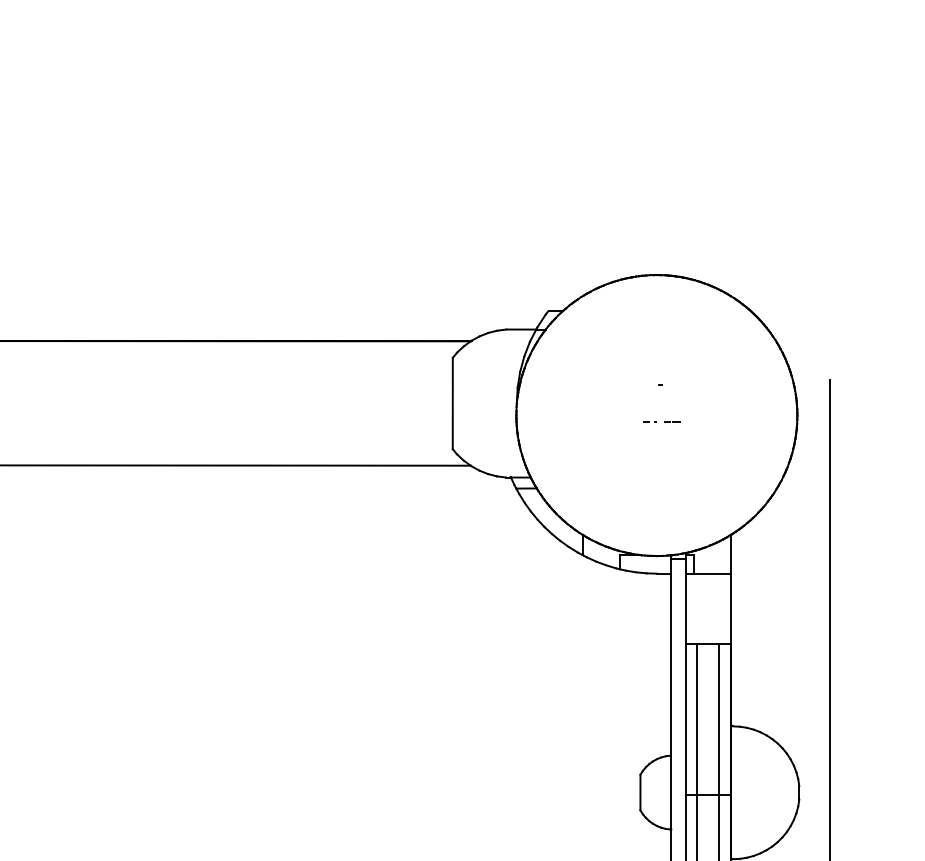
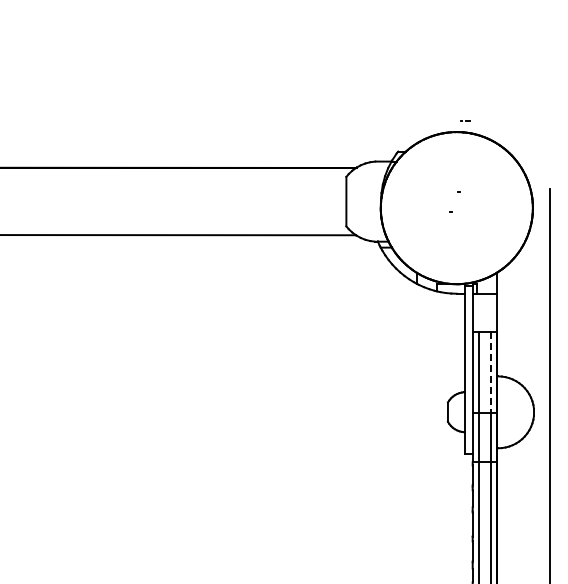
part: (672, 421) -> (465, 120), moved
line: (719, 719) -> (490, 372), solid -> dashed

